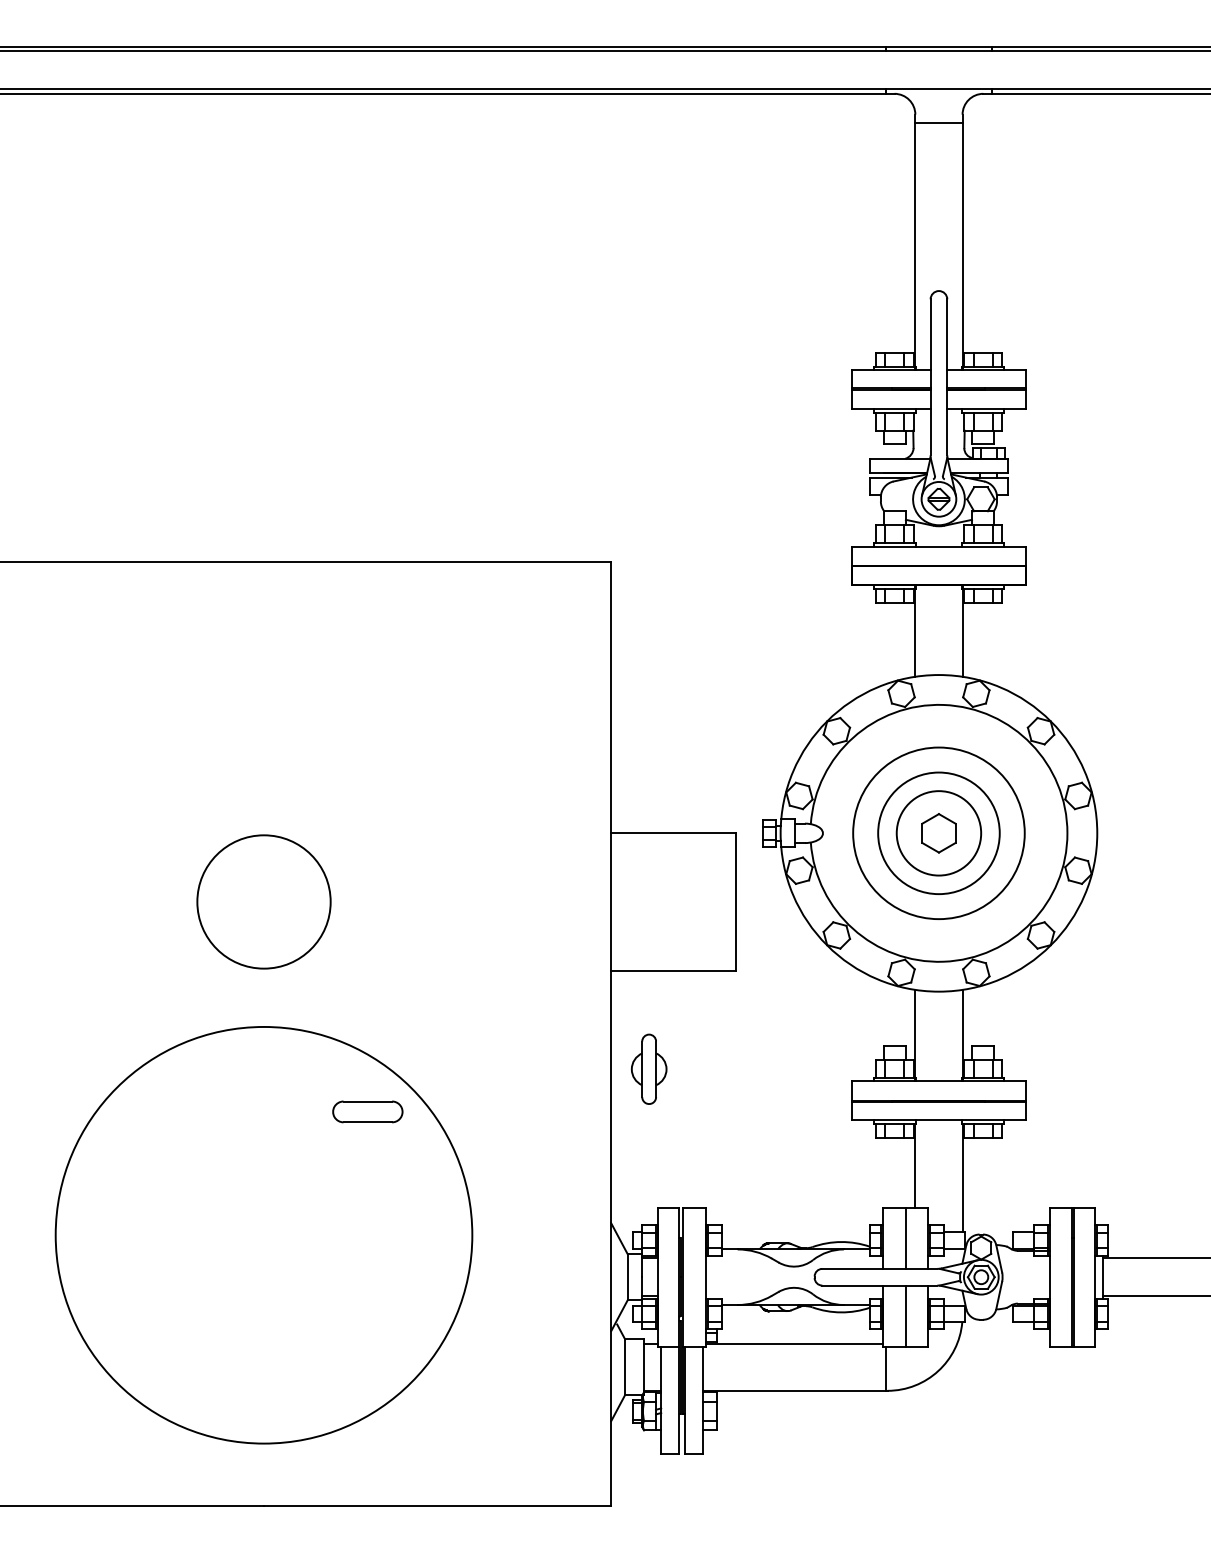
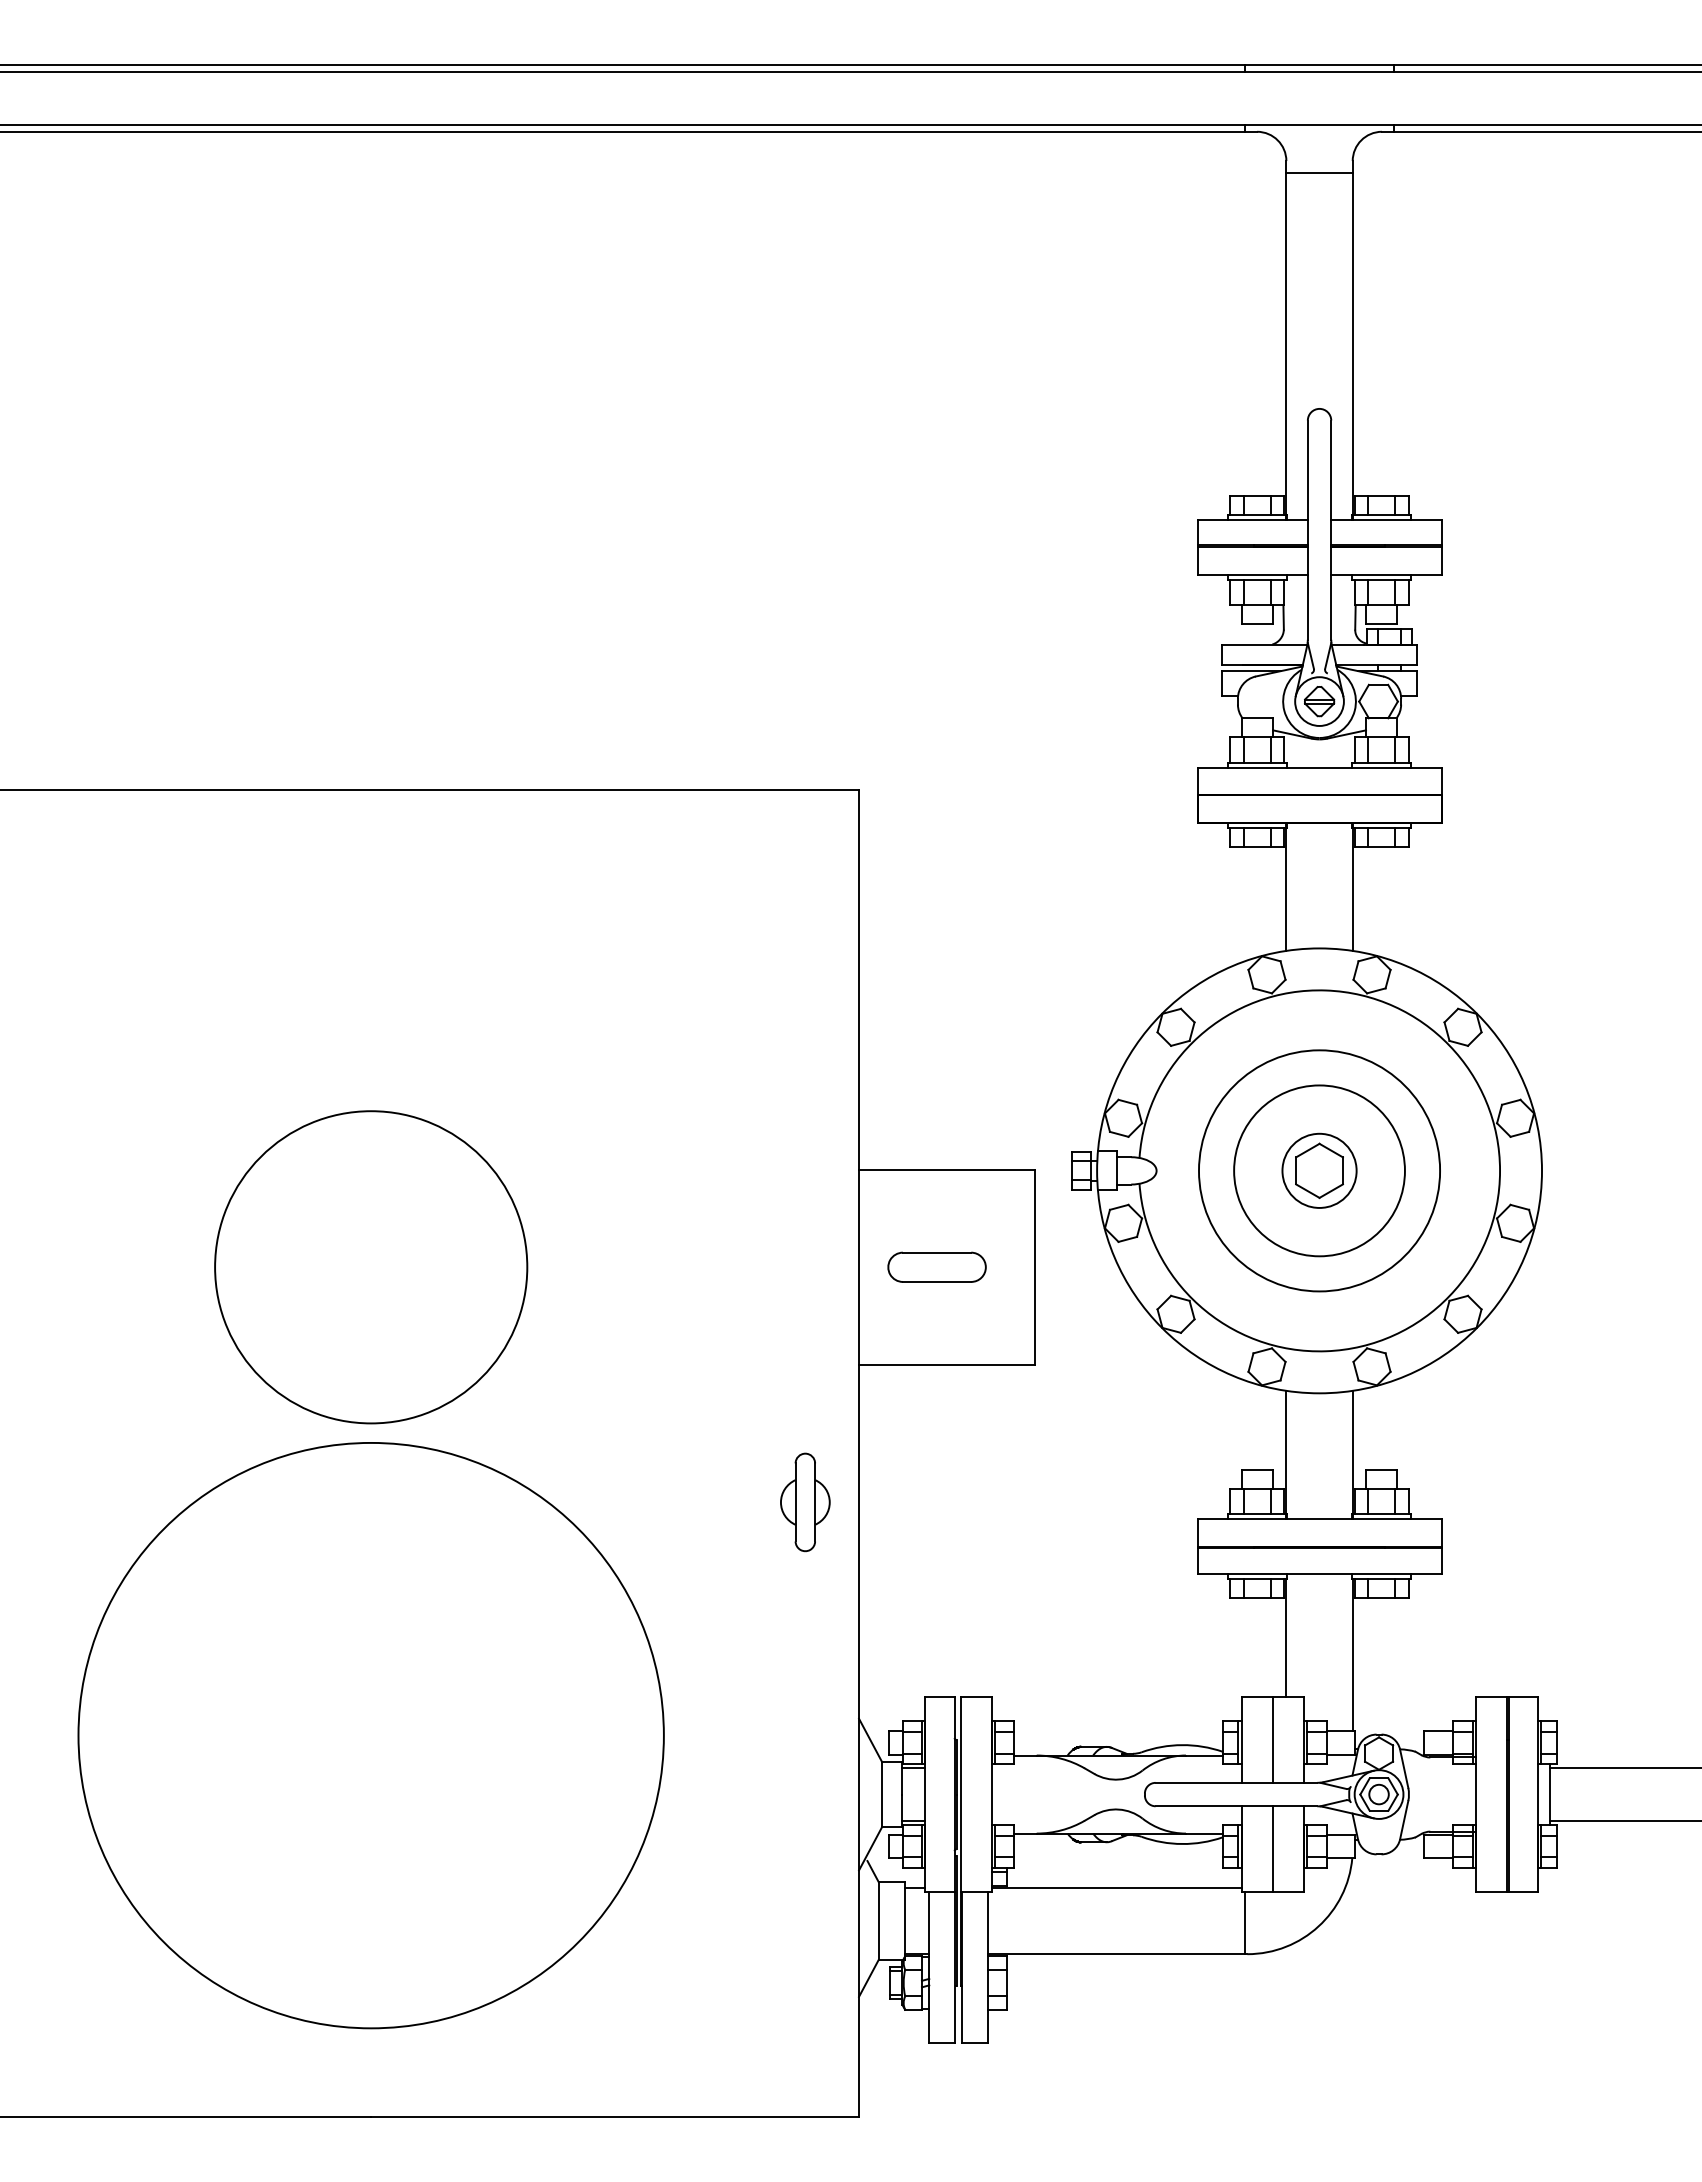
circle: (938, 833) -> (1319, 1170), size x0.62
circle: (264, 902) -> (371, 1267), size x1.67
part: (649, 1069) -> (805, 1502), moved
part: (367, 1111) -> (936, 1266), moved

